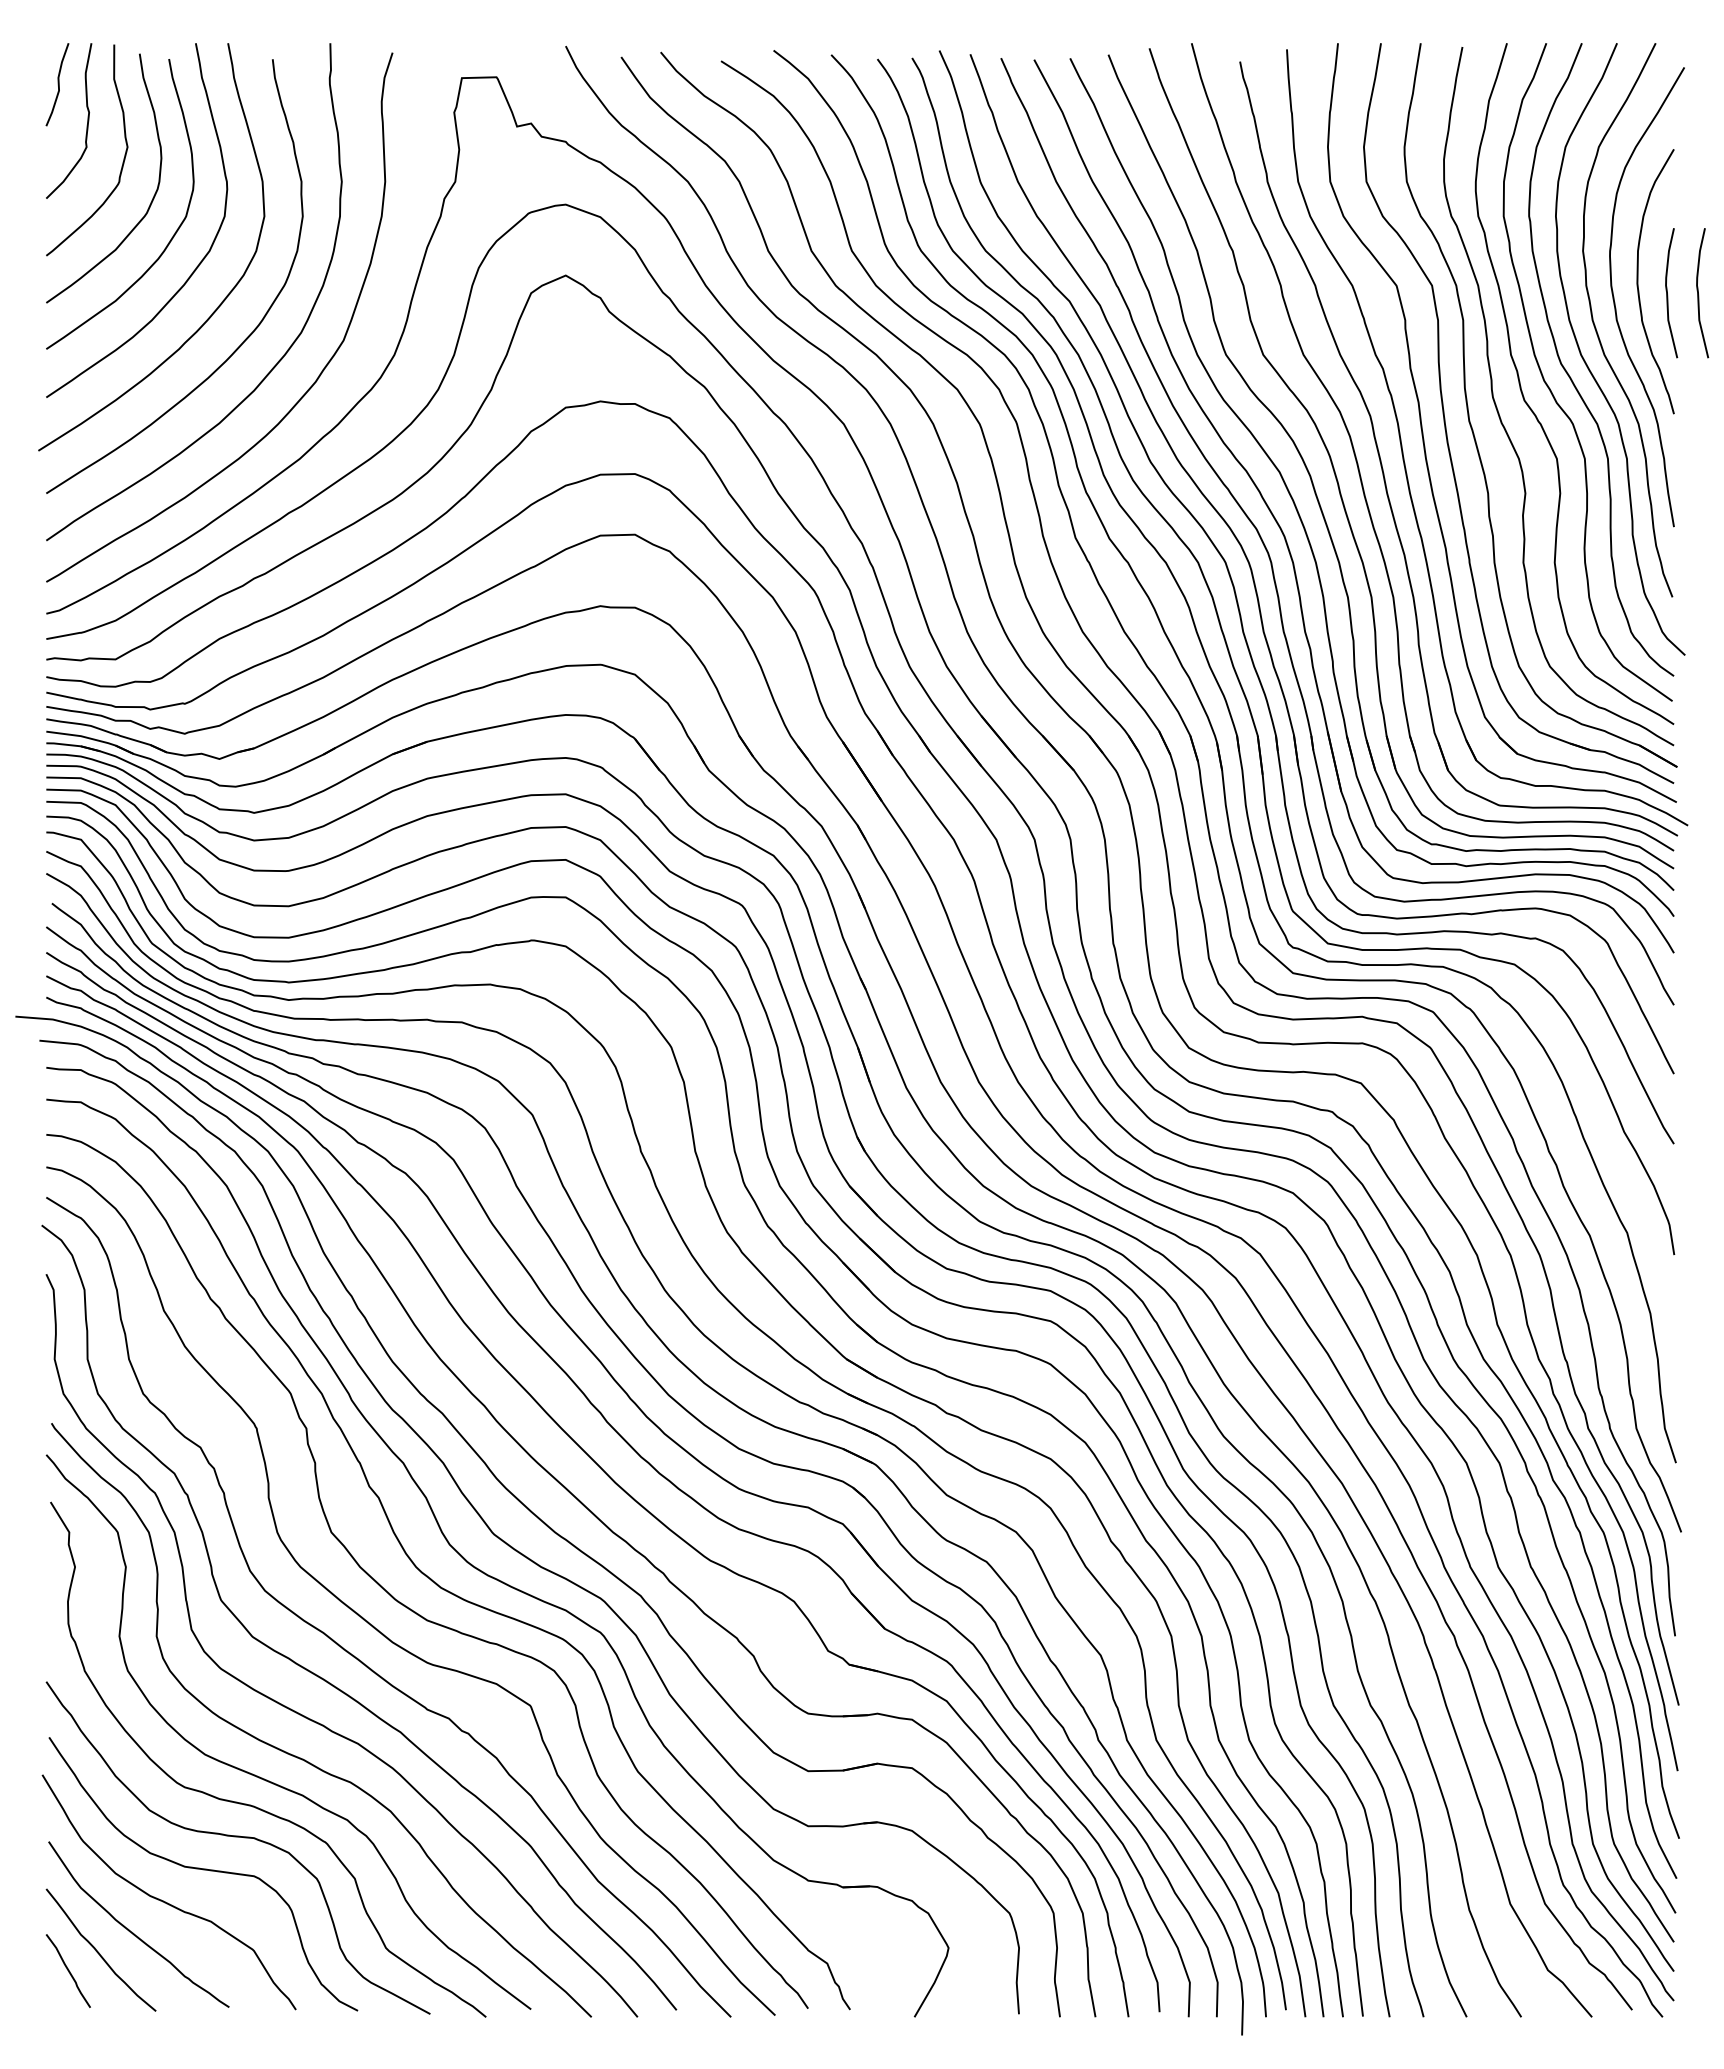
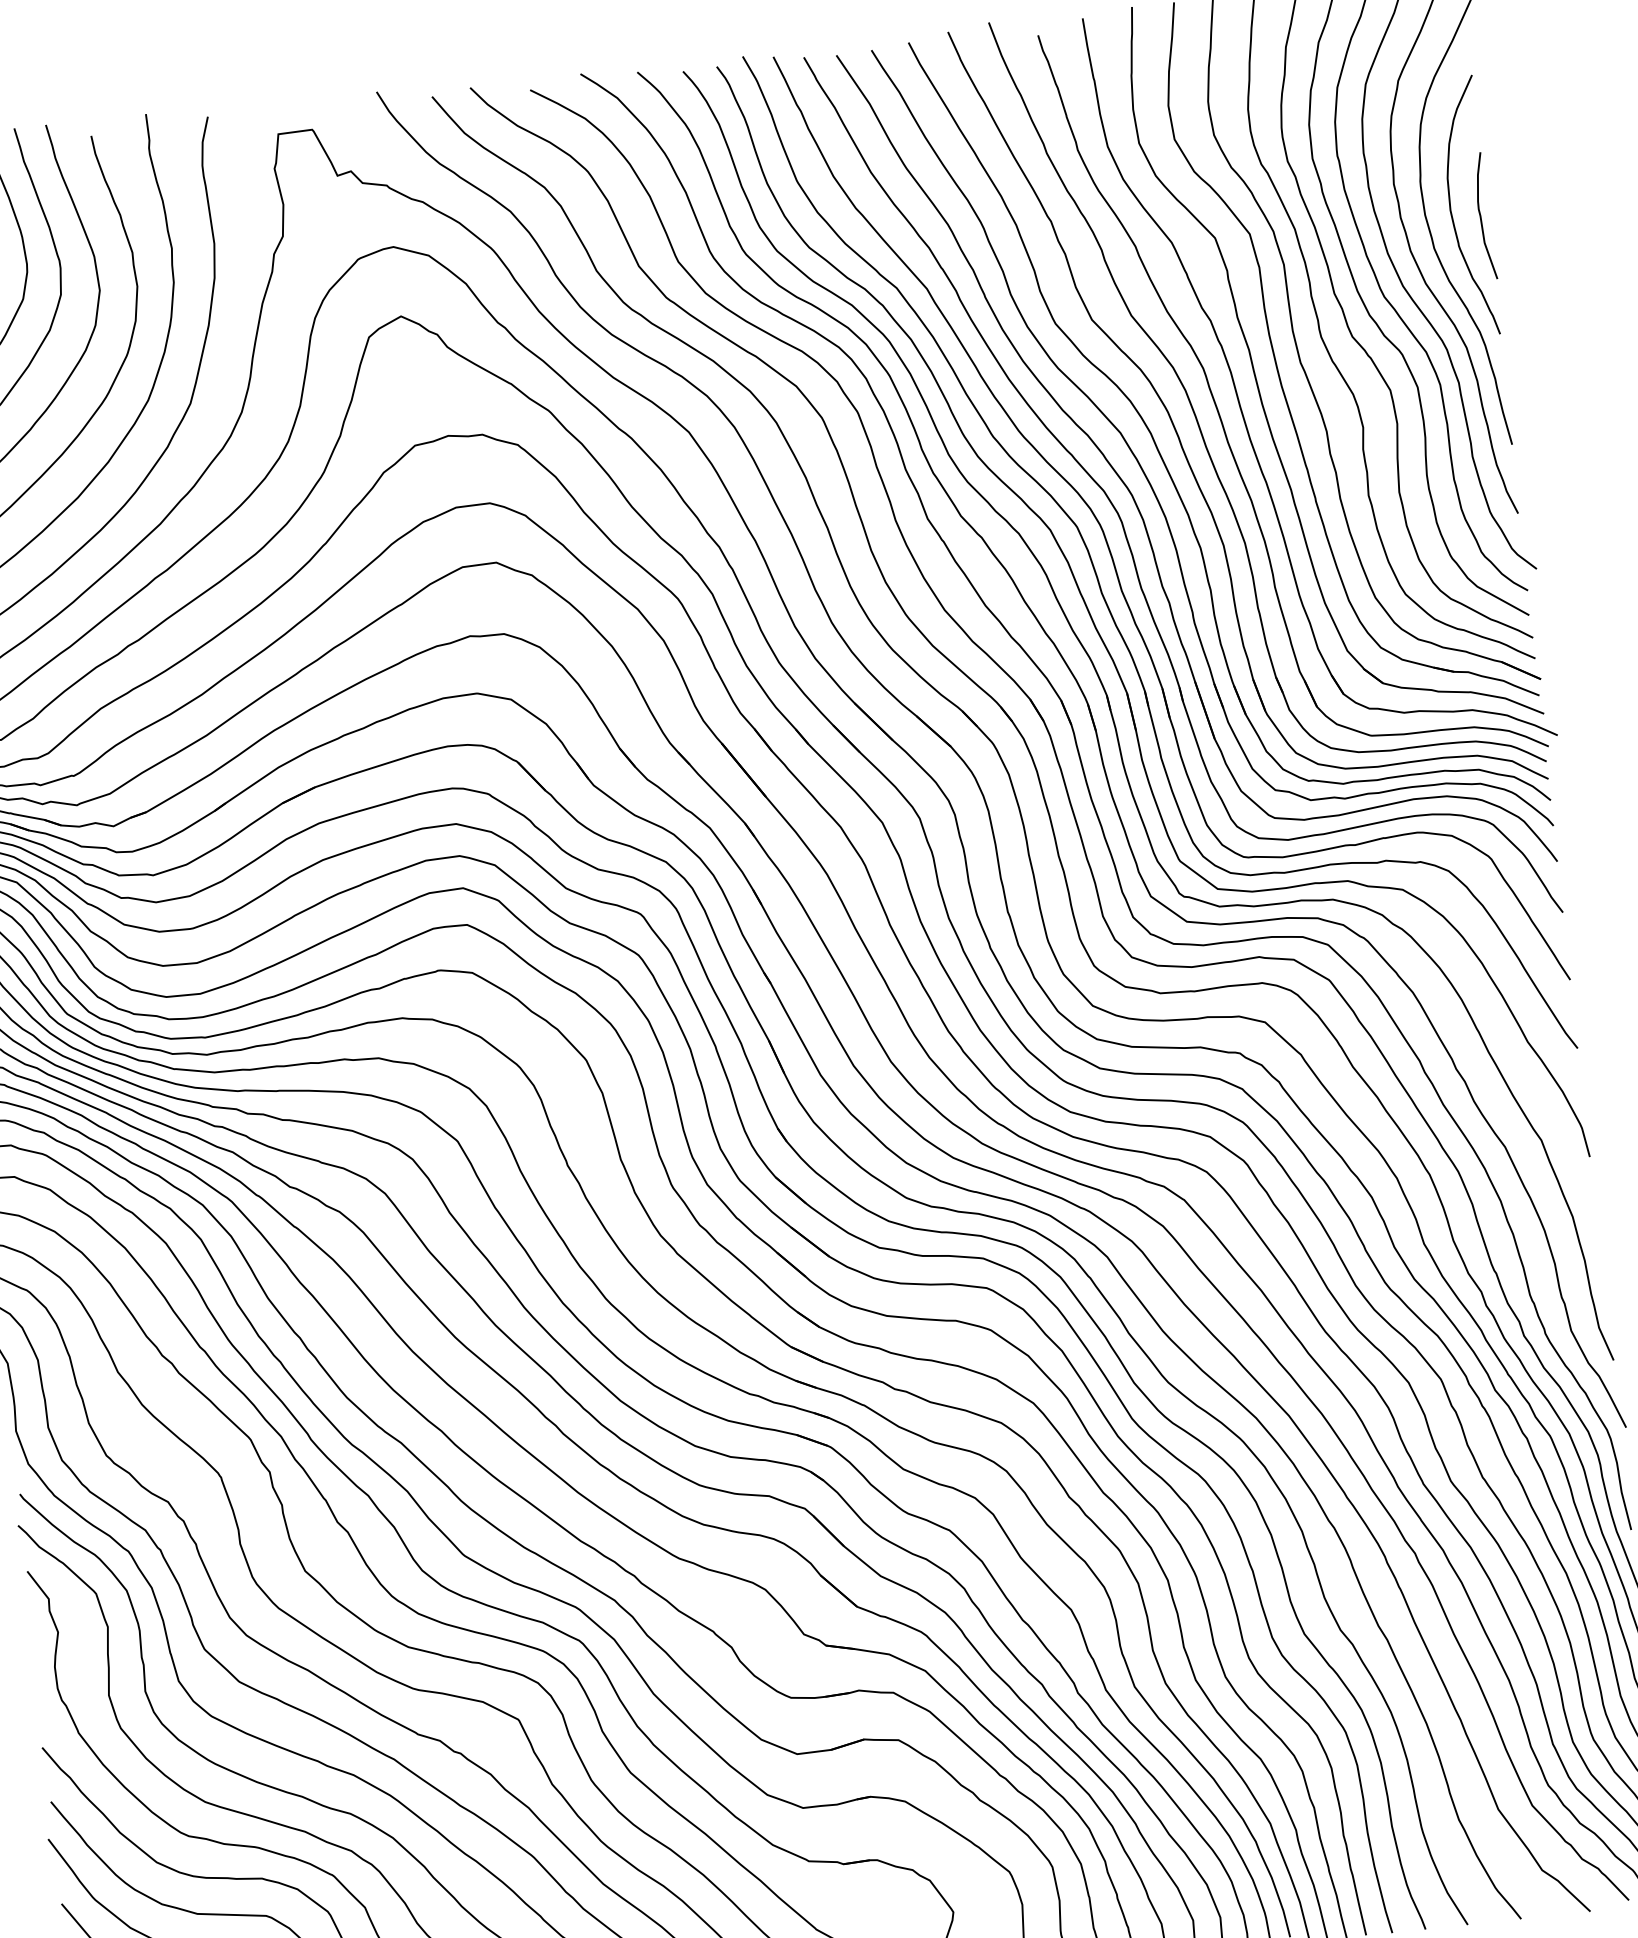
curve: (1699, 295) -> (1512, 215), removed

